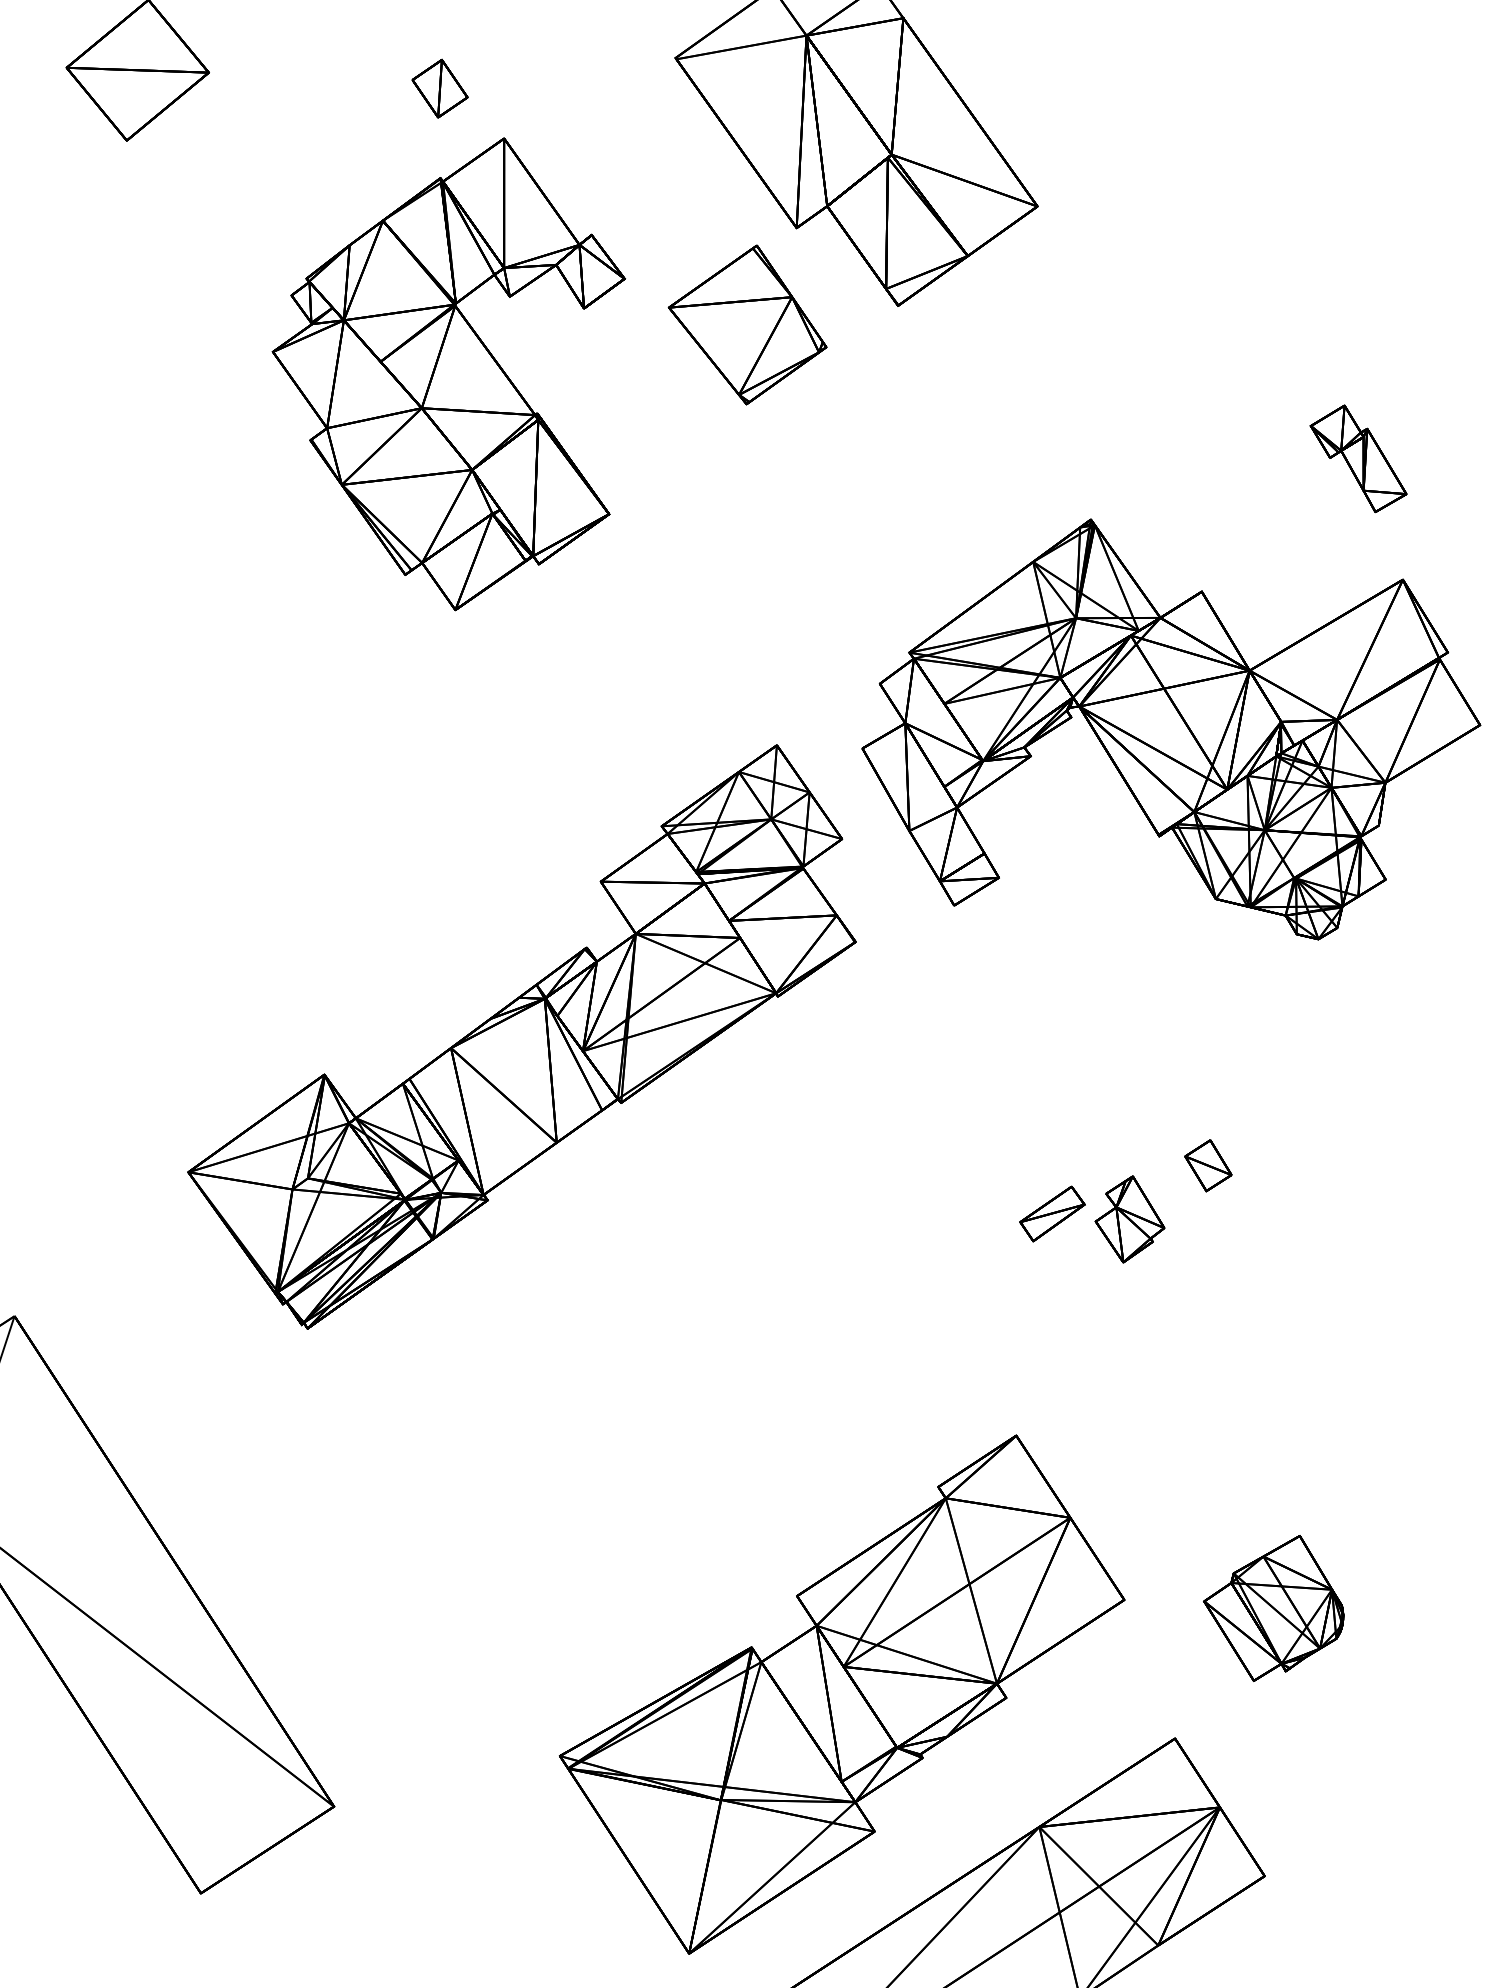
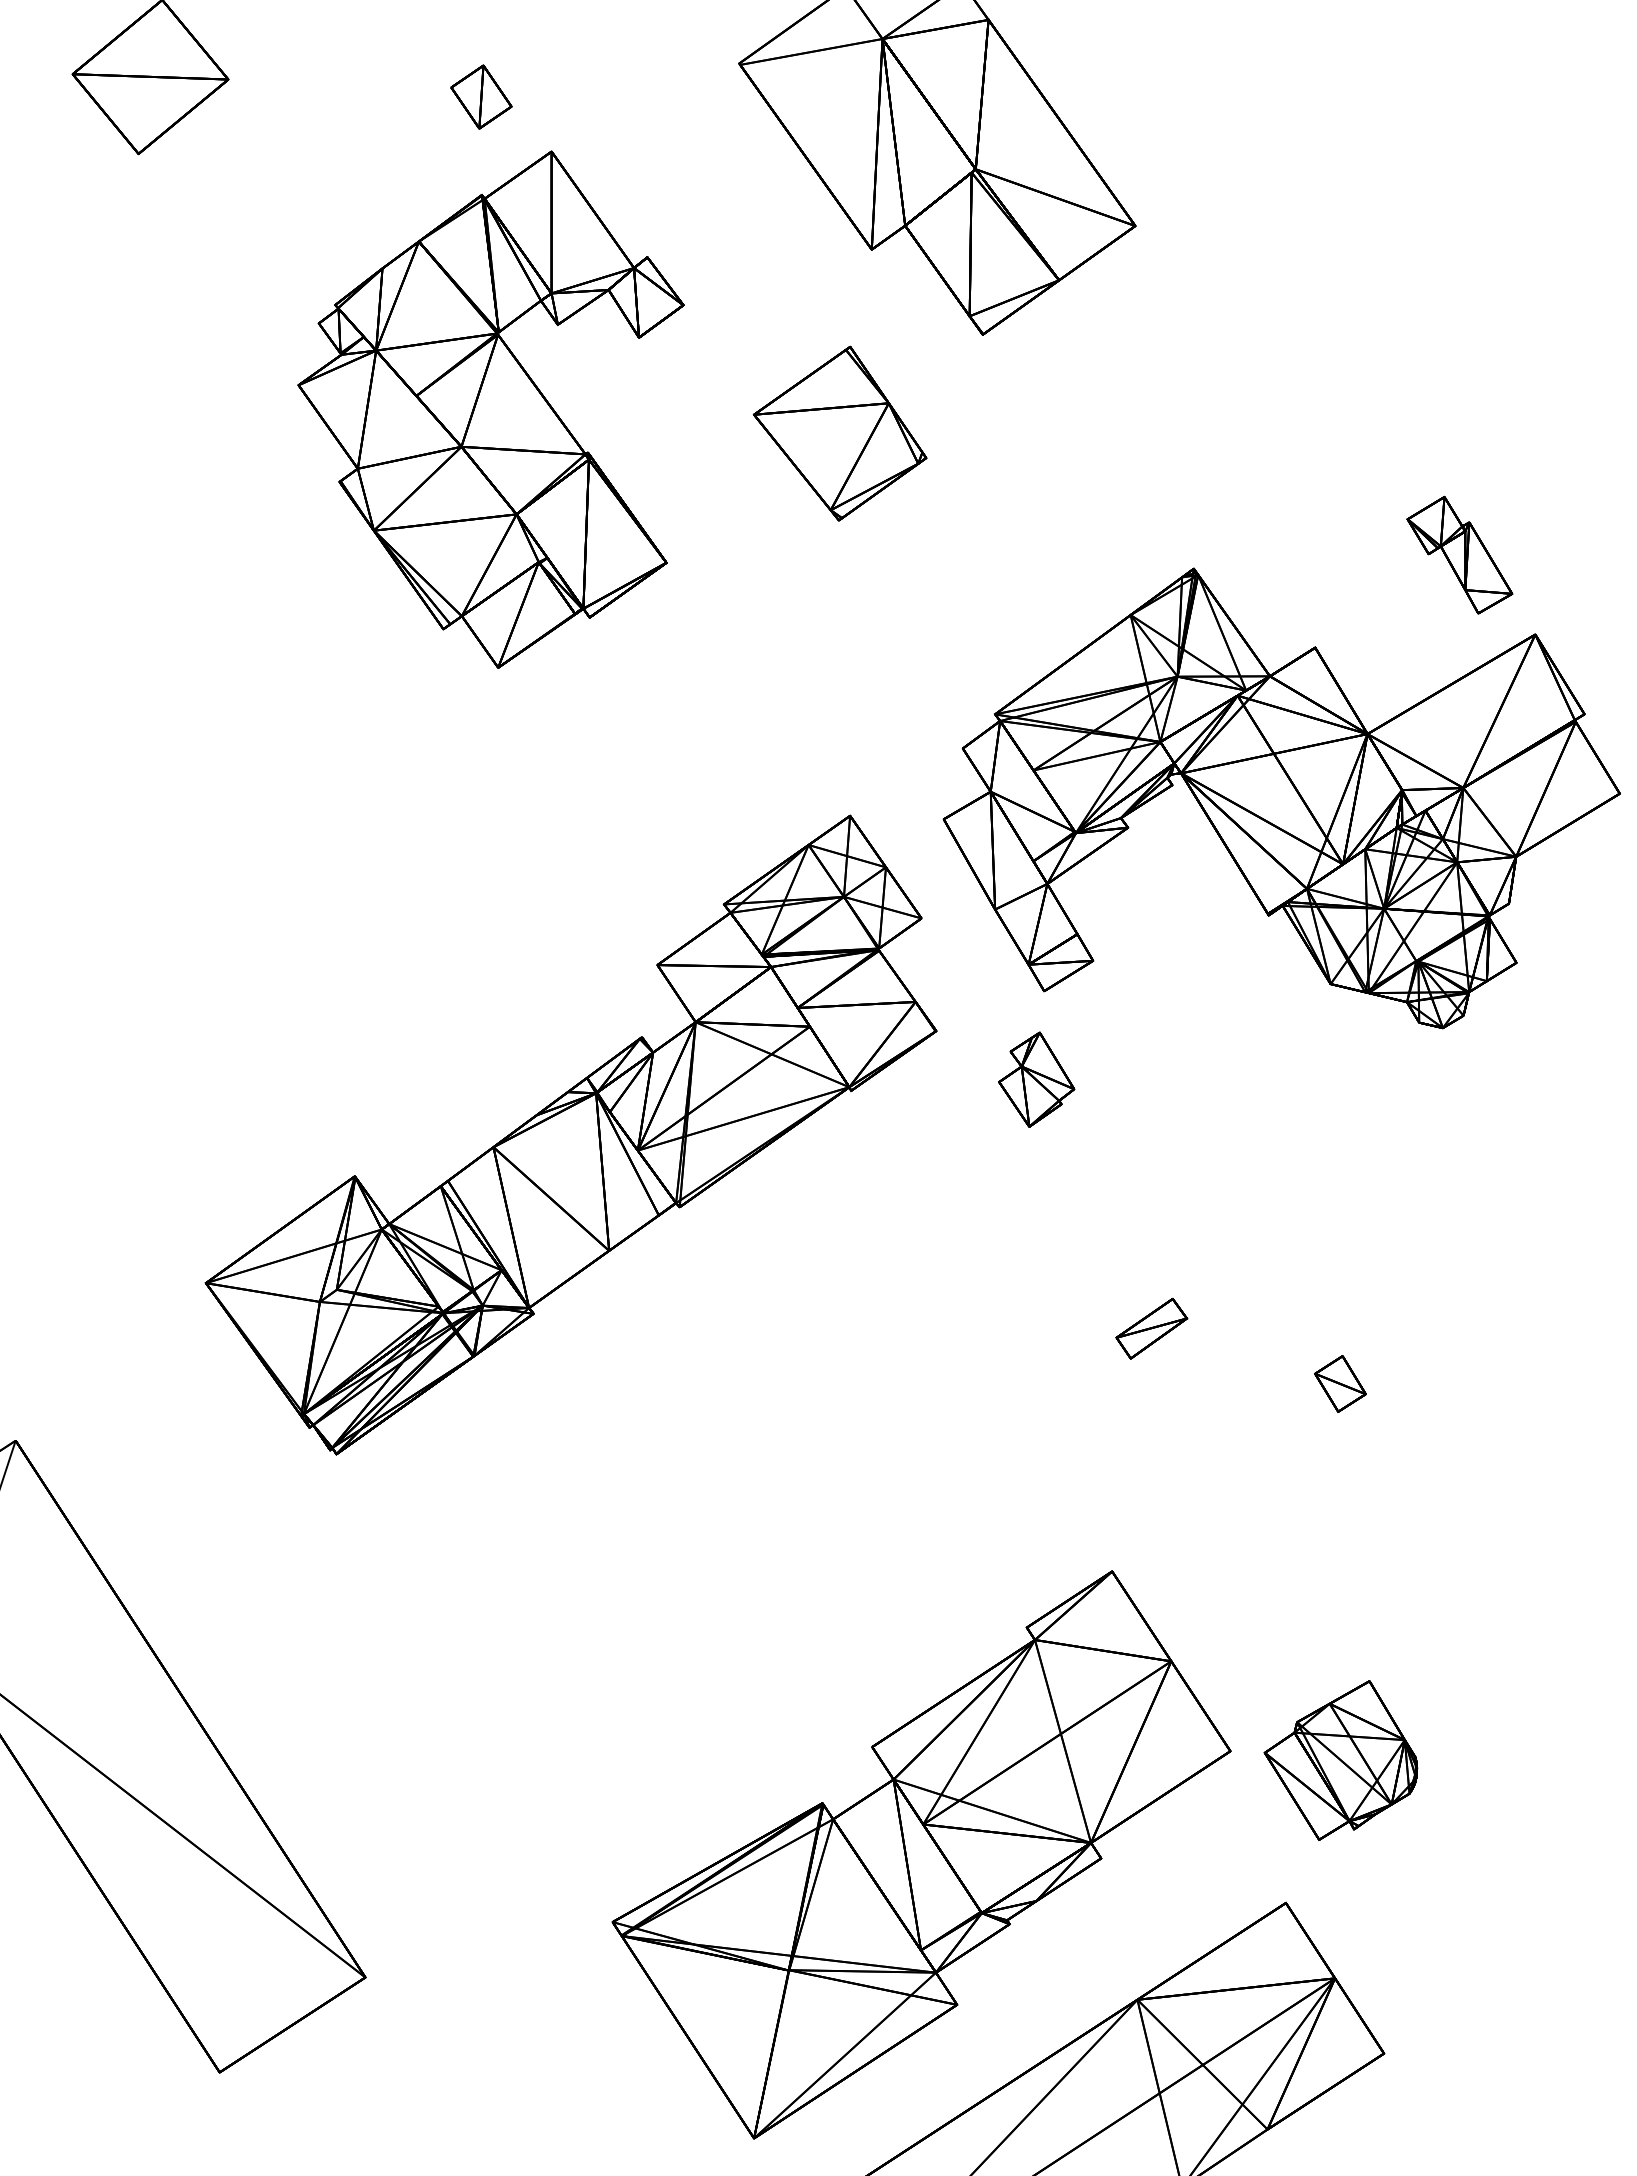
part: (747, 324) -> (839, 433), moved
part: (1358, 458) -> (1459, 554), moved
part: (1208, 1165) -> (1340, 1383), moved
part: (1129, 1219) -> (1036, 1079), moved
part: (1273, 1608) -> (1340, 1760), moved

